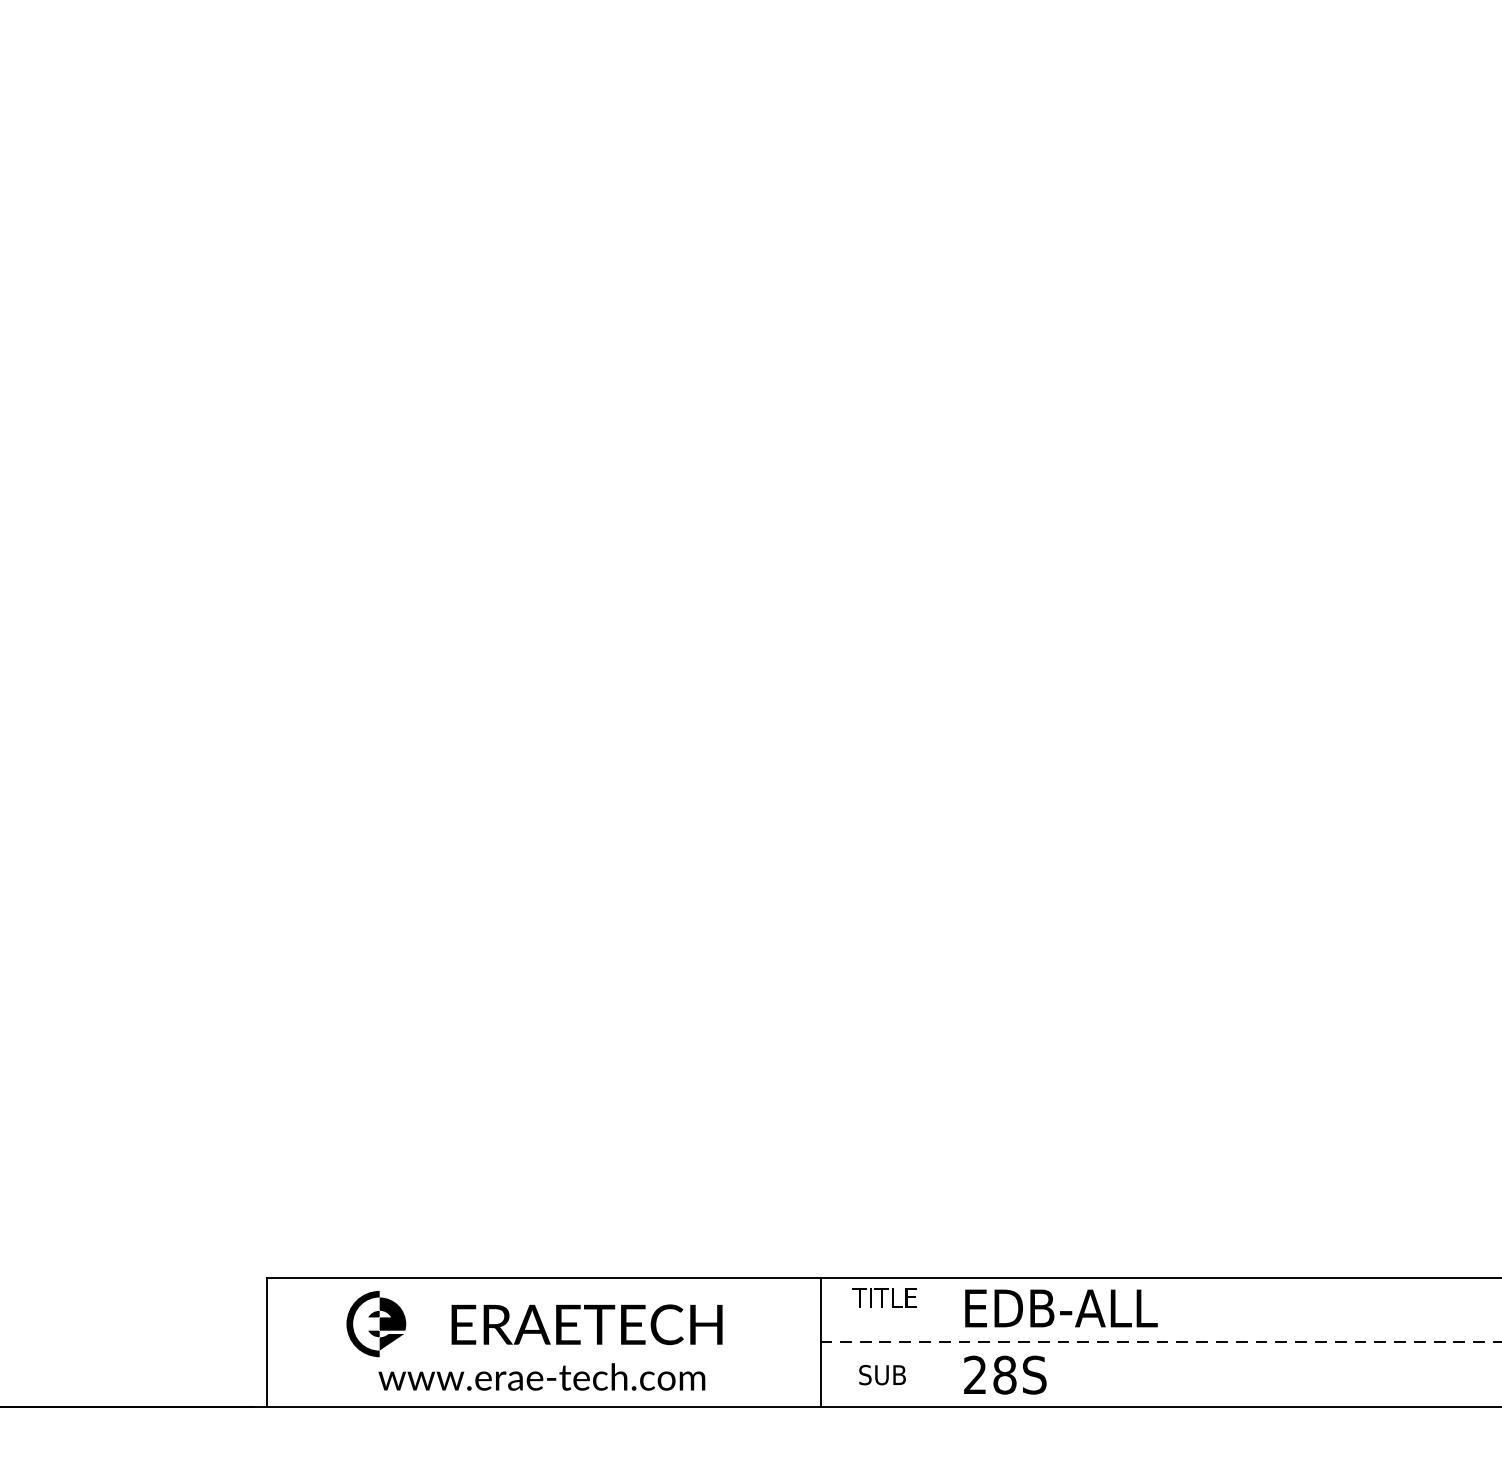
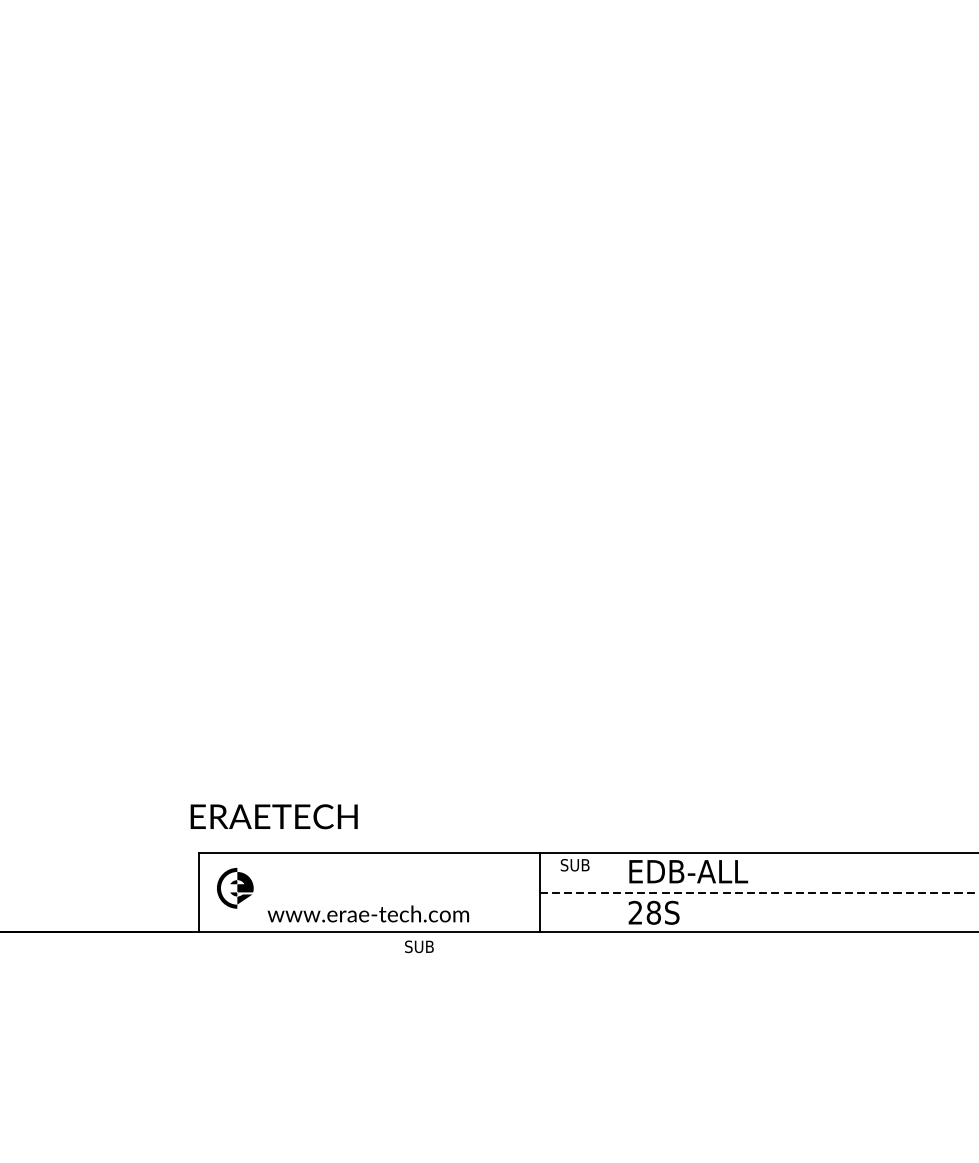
text: (884, 1298) -> (579, 865), TITLE -> SUB
part: (376, 1324) -> (235, 888), moved
text: (585, 1324) -> (273, 816), moved
text: (882, 1374) -> (419, 946), moved

